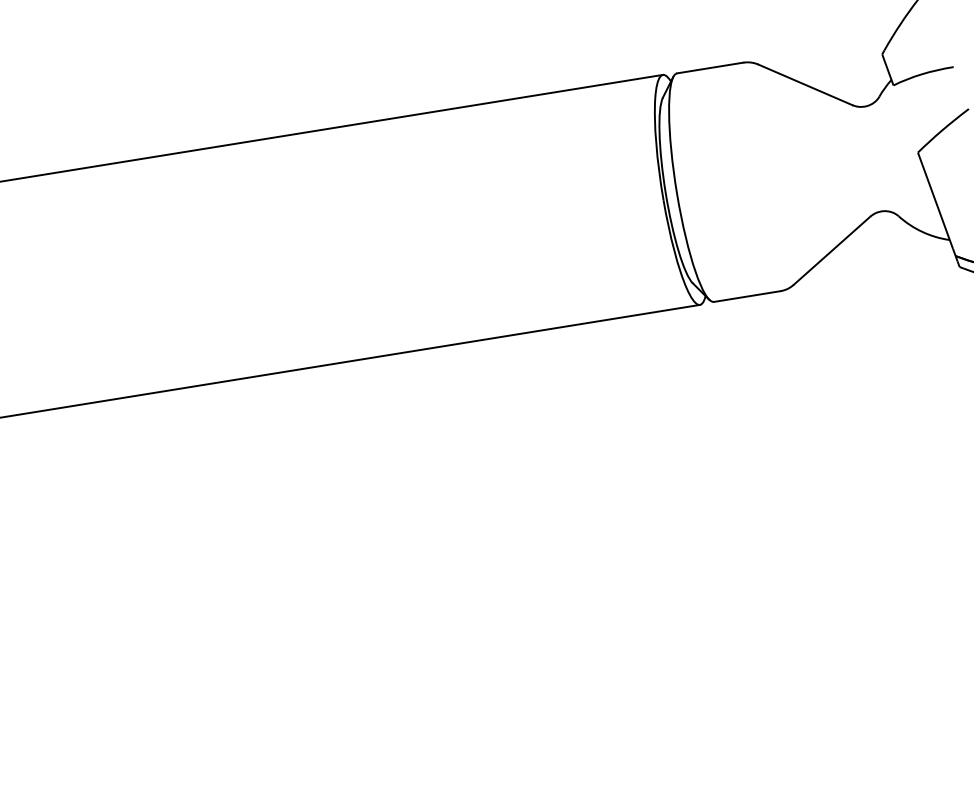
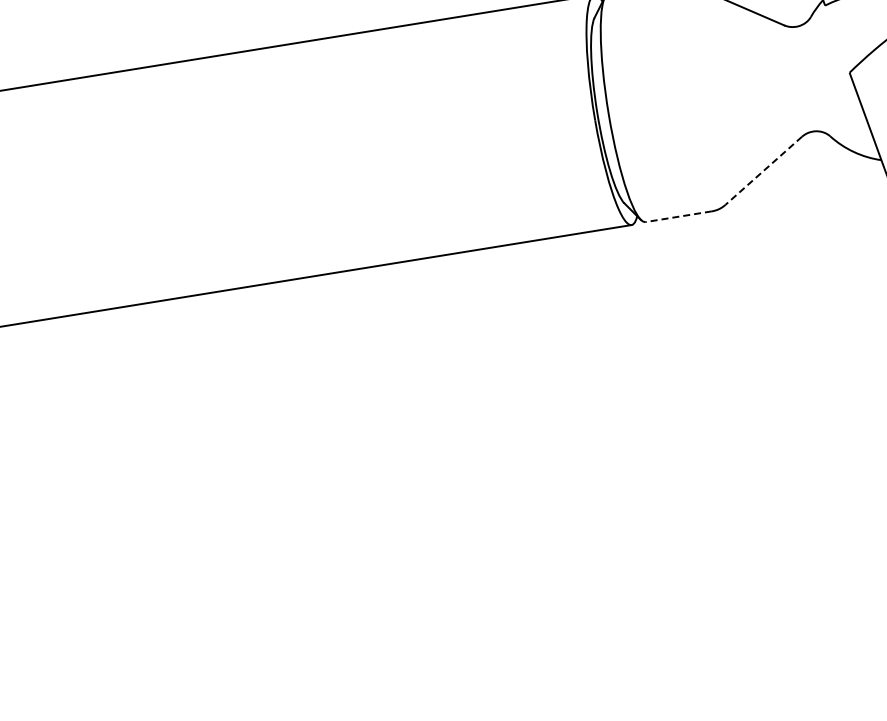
line: (831, 250) -> (763, 170), solid -> dashed
line: (747, 296) -> (679, 216), solid -> dashed

